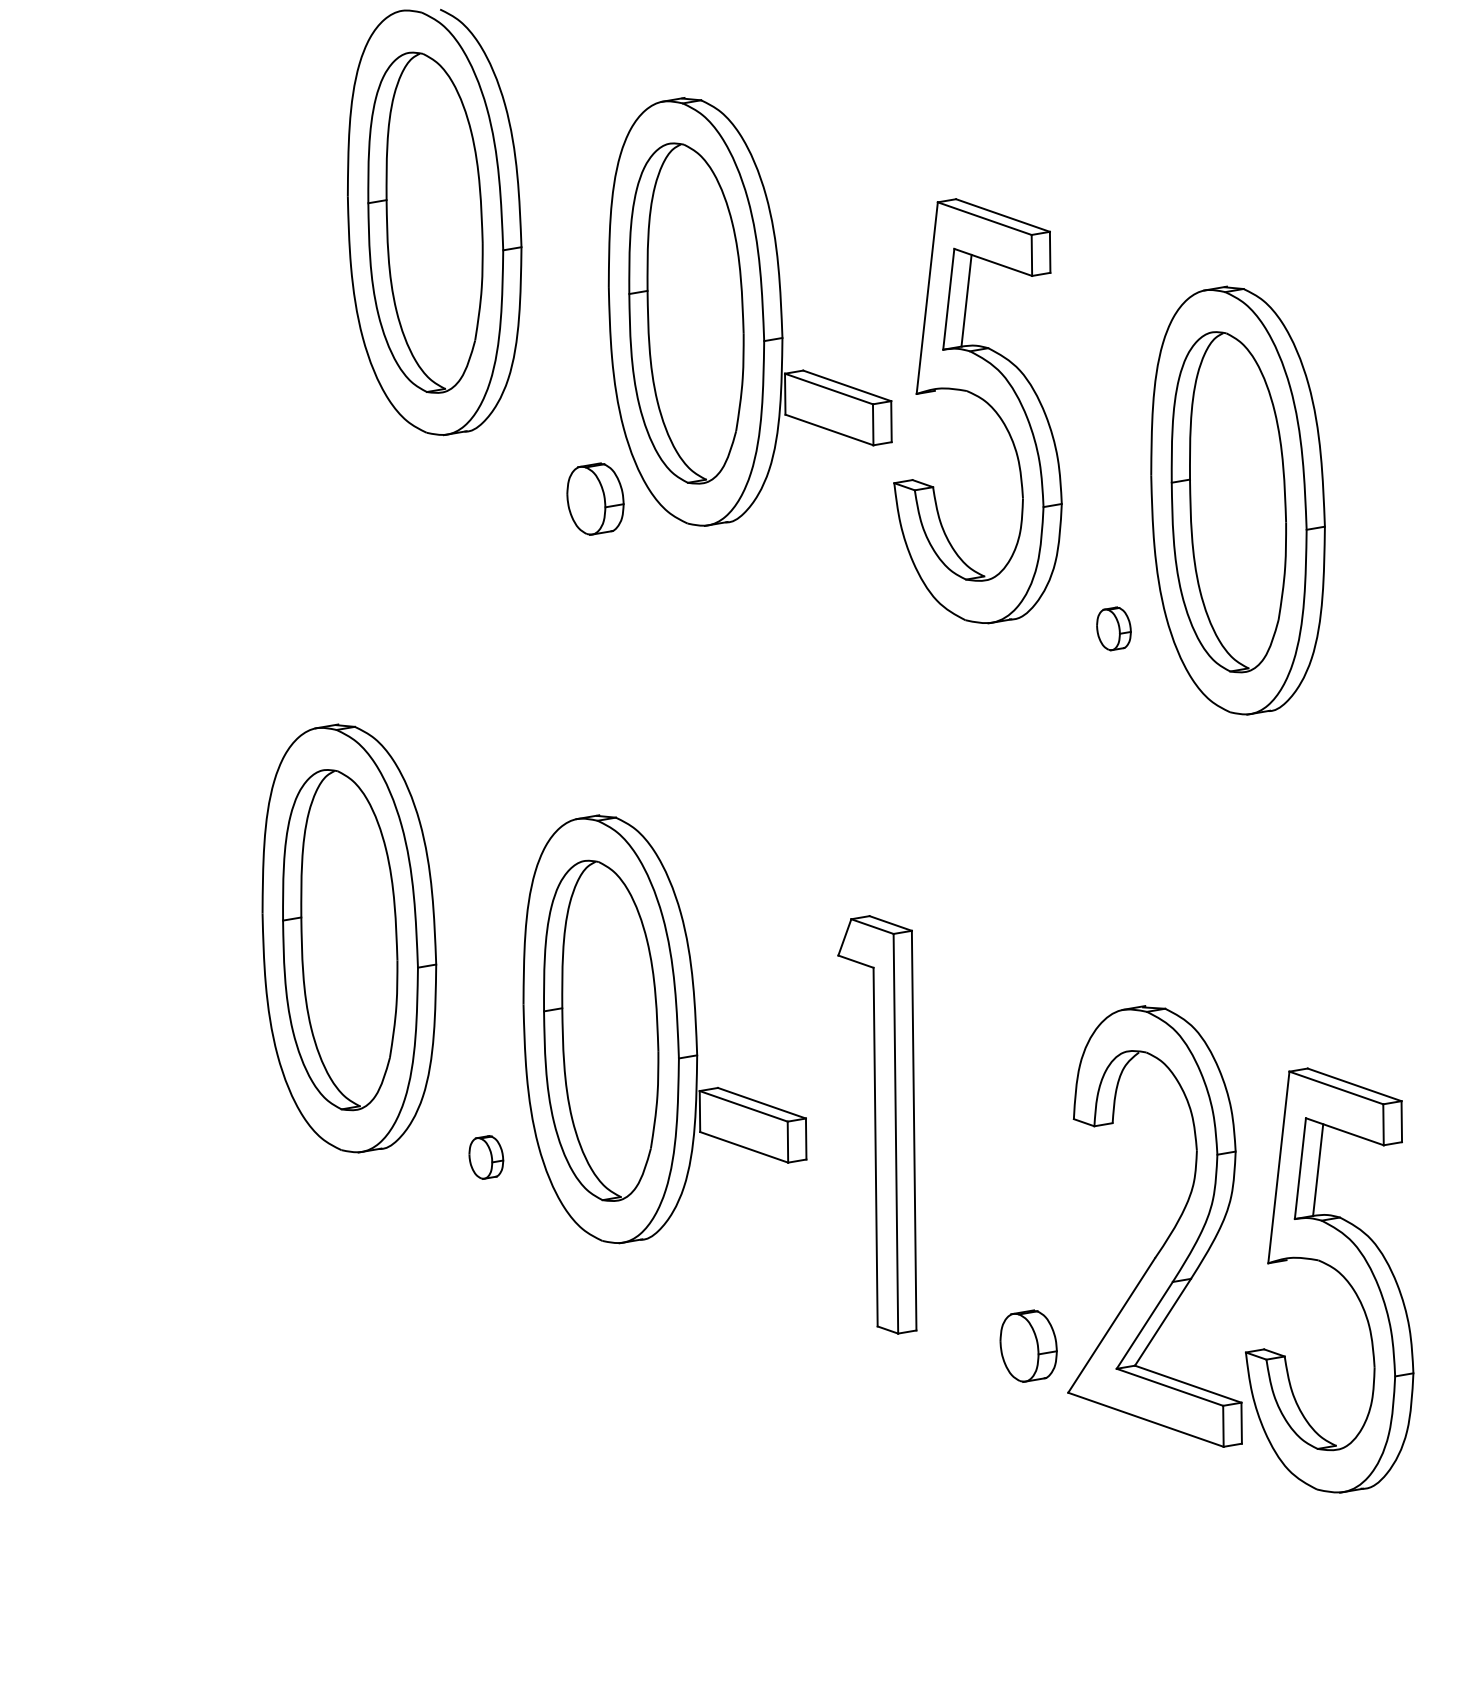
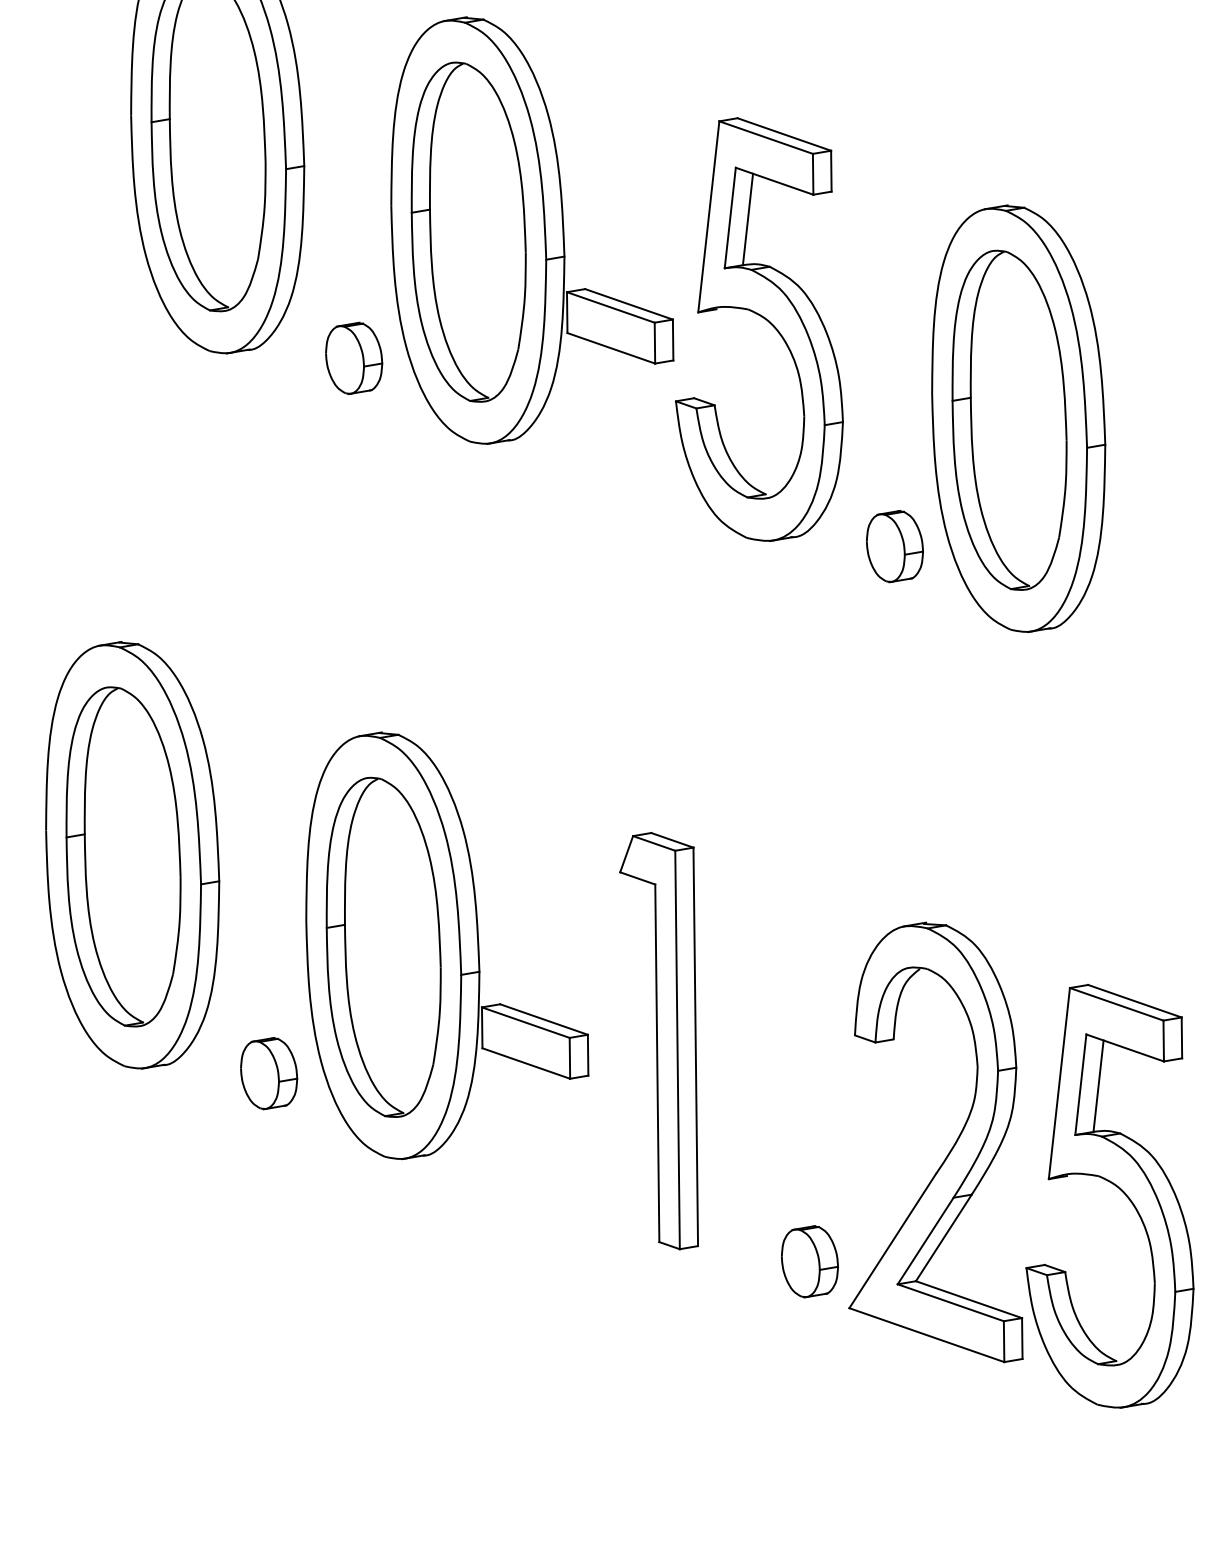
part: (595, 498) -> (354, 357), moved
part: (1113, 628) -> (894, 546), size x1.67
part: (486, 1157) -> (269, 1073), size x1.67

